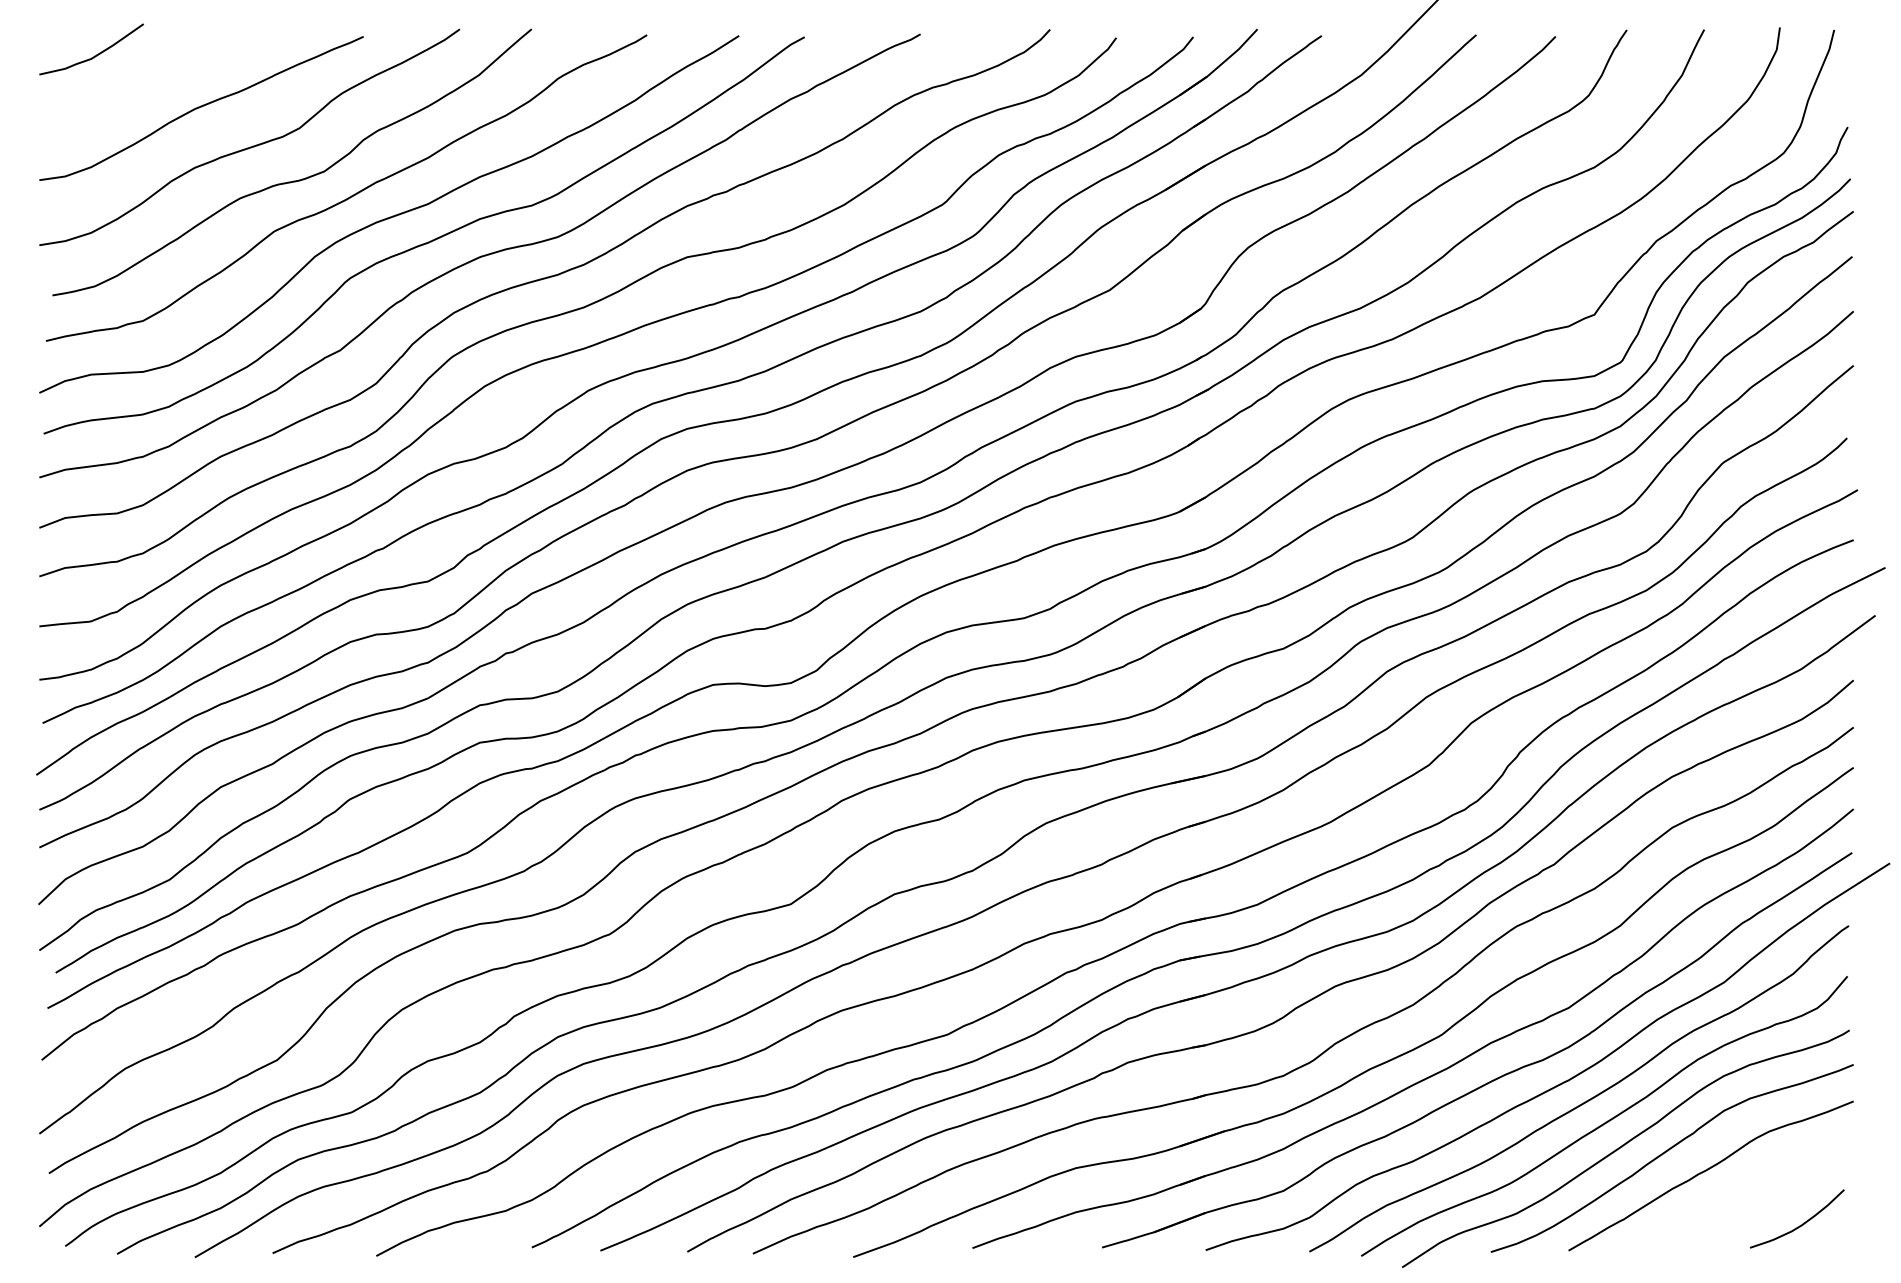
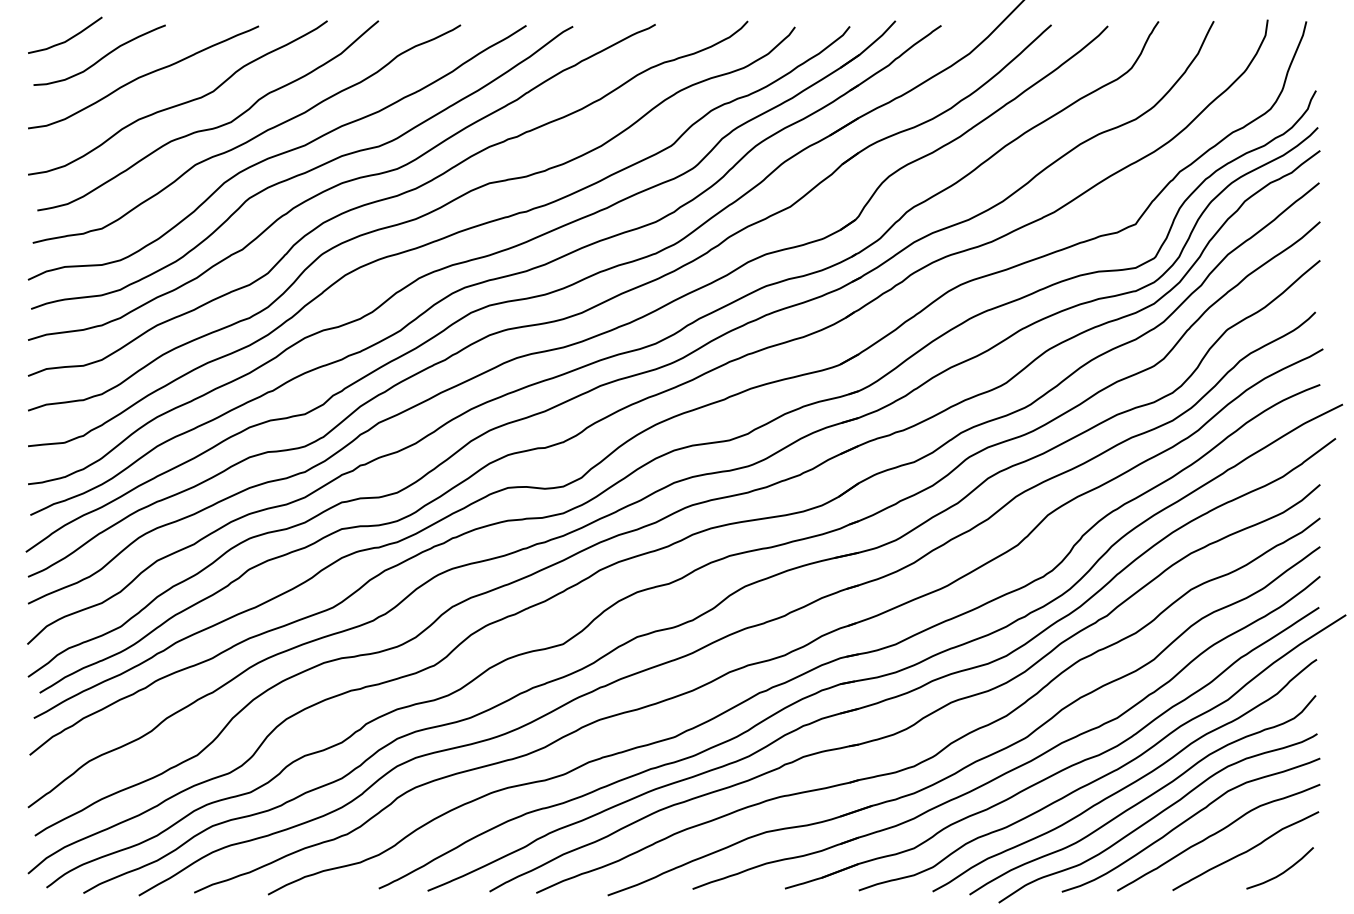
curve: (142, 80) -> (101, 57), added
curve: (1750, 1193) -> (1246, 850), added

